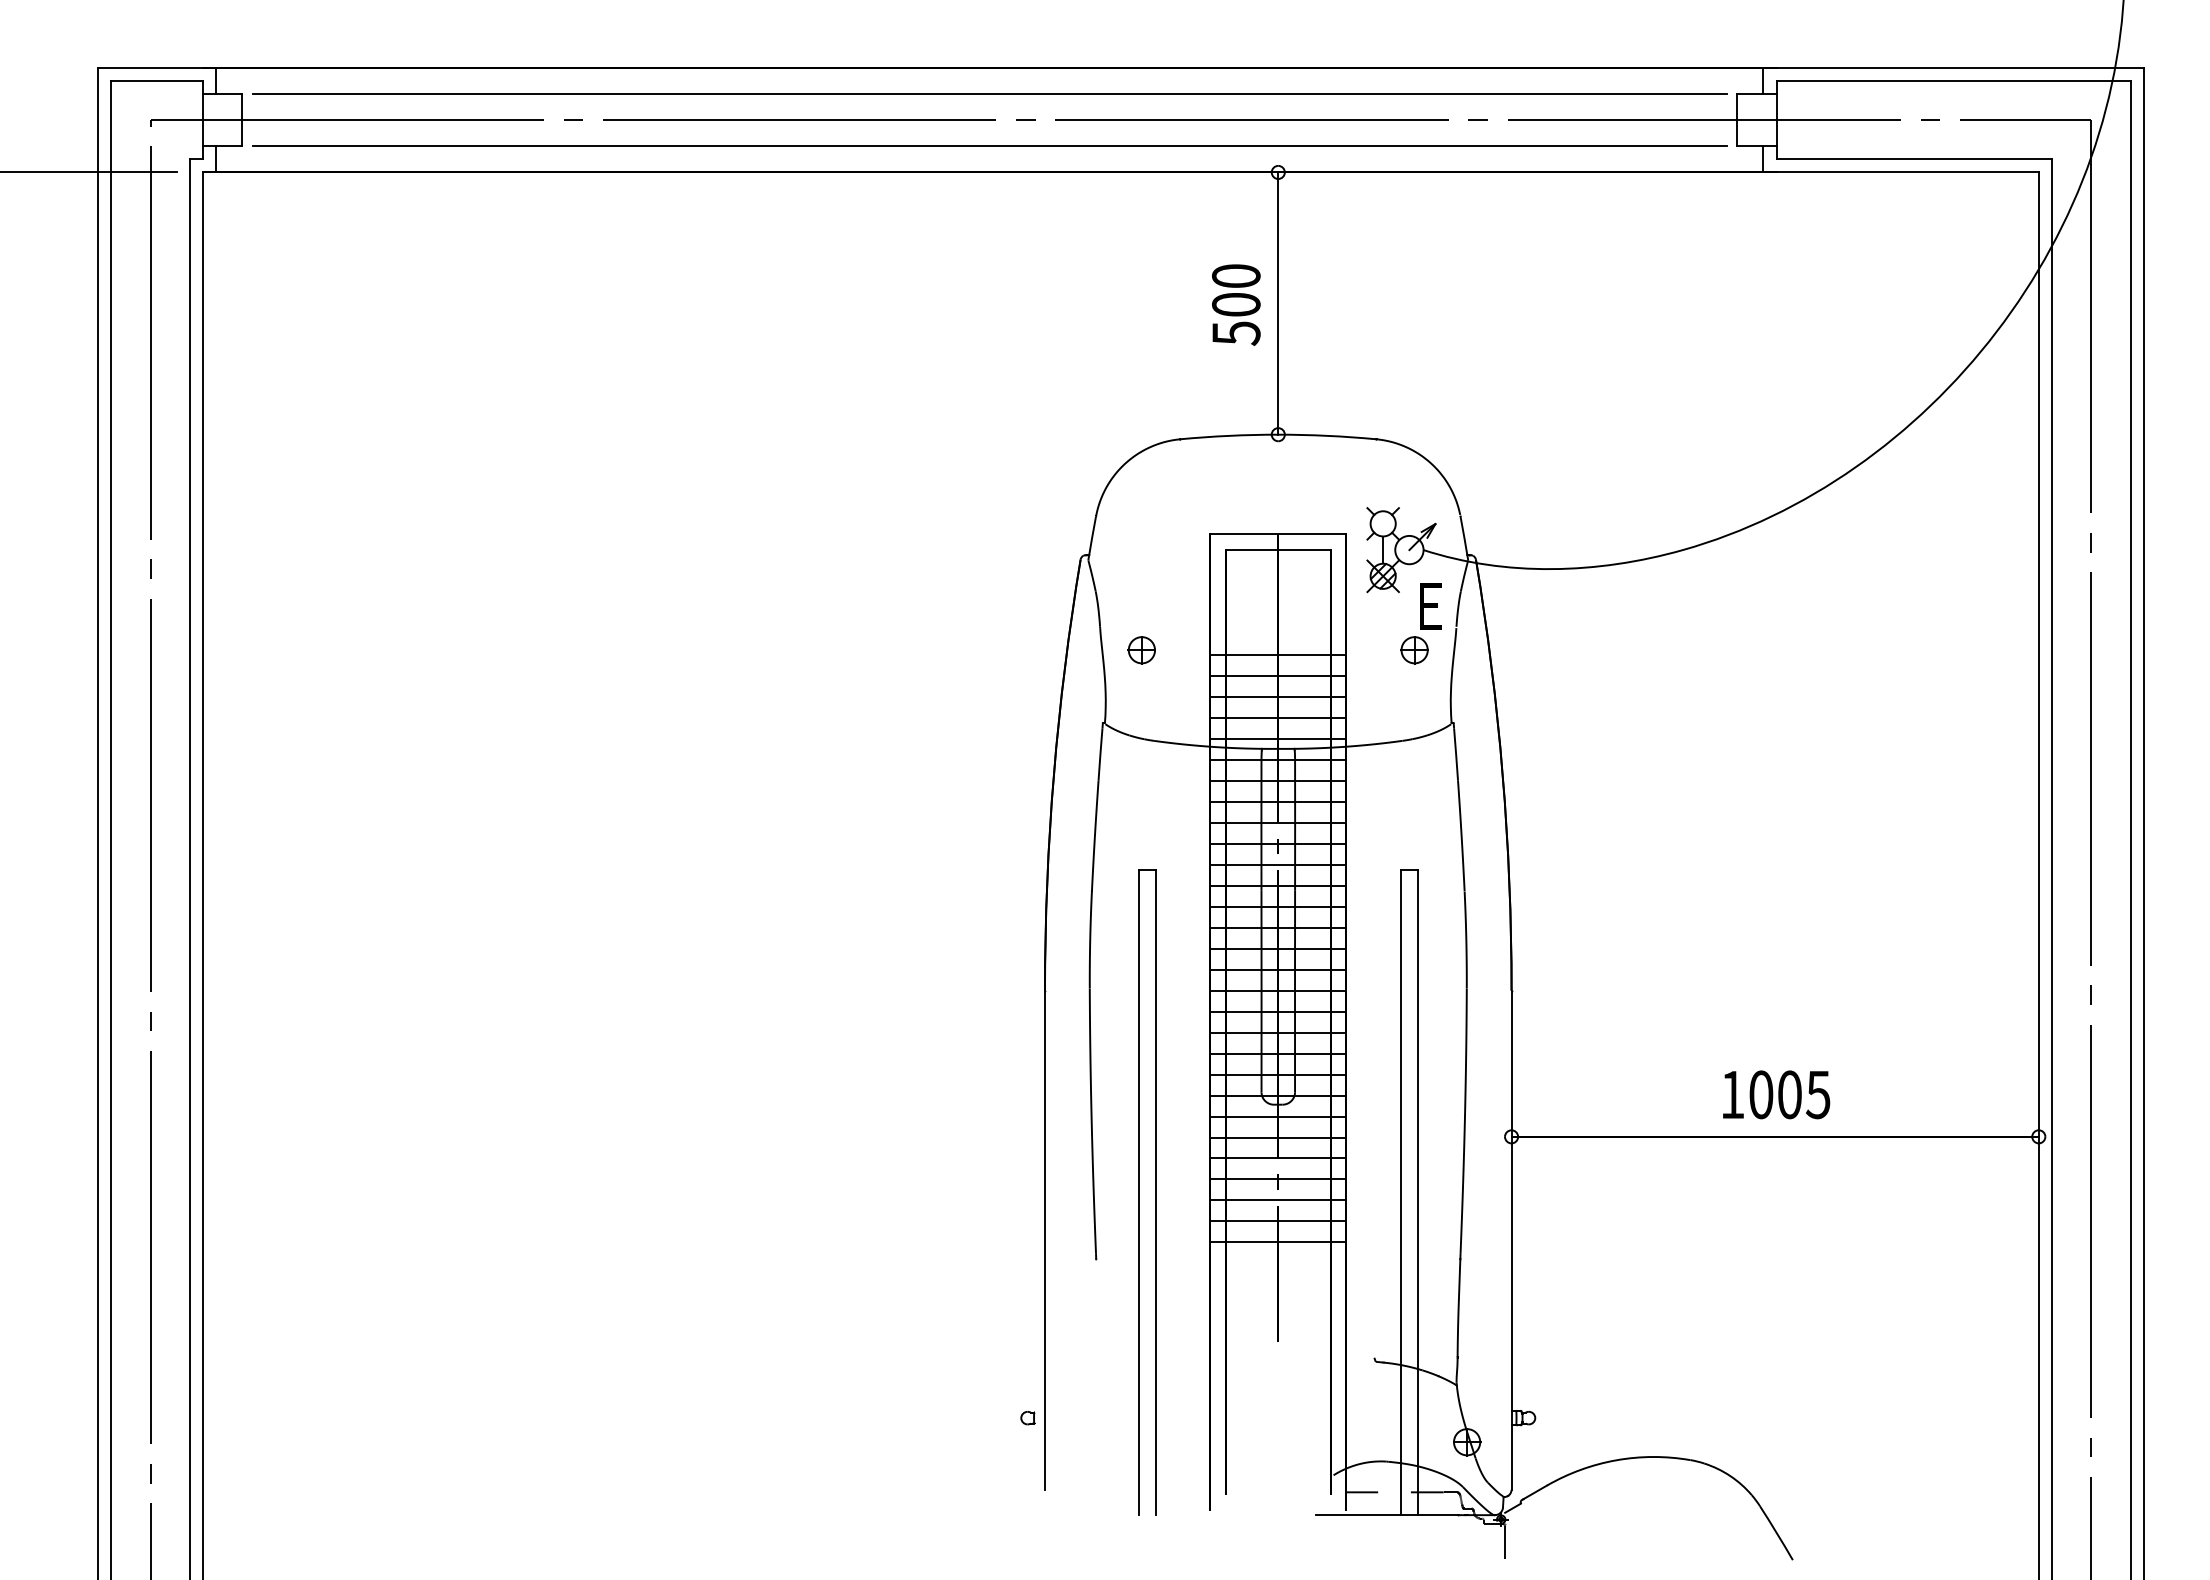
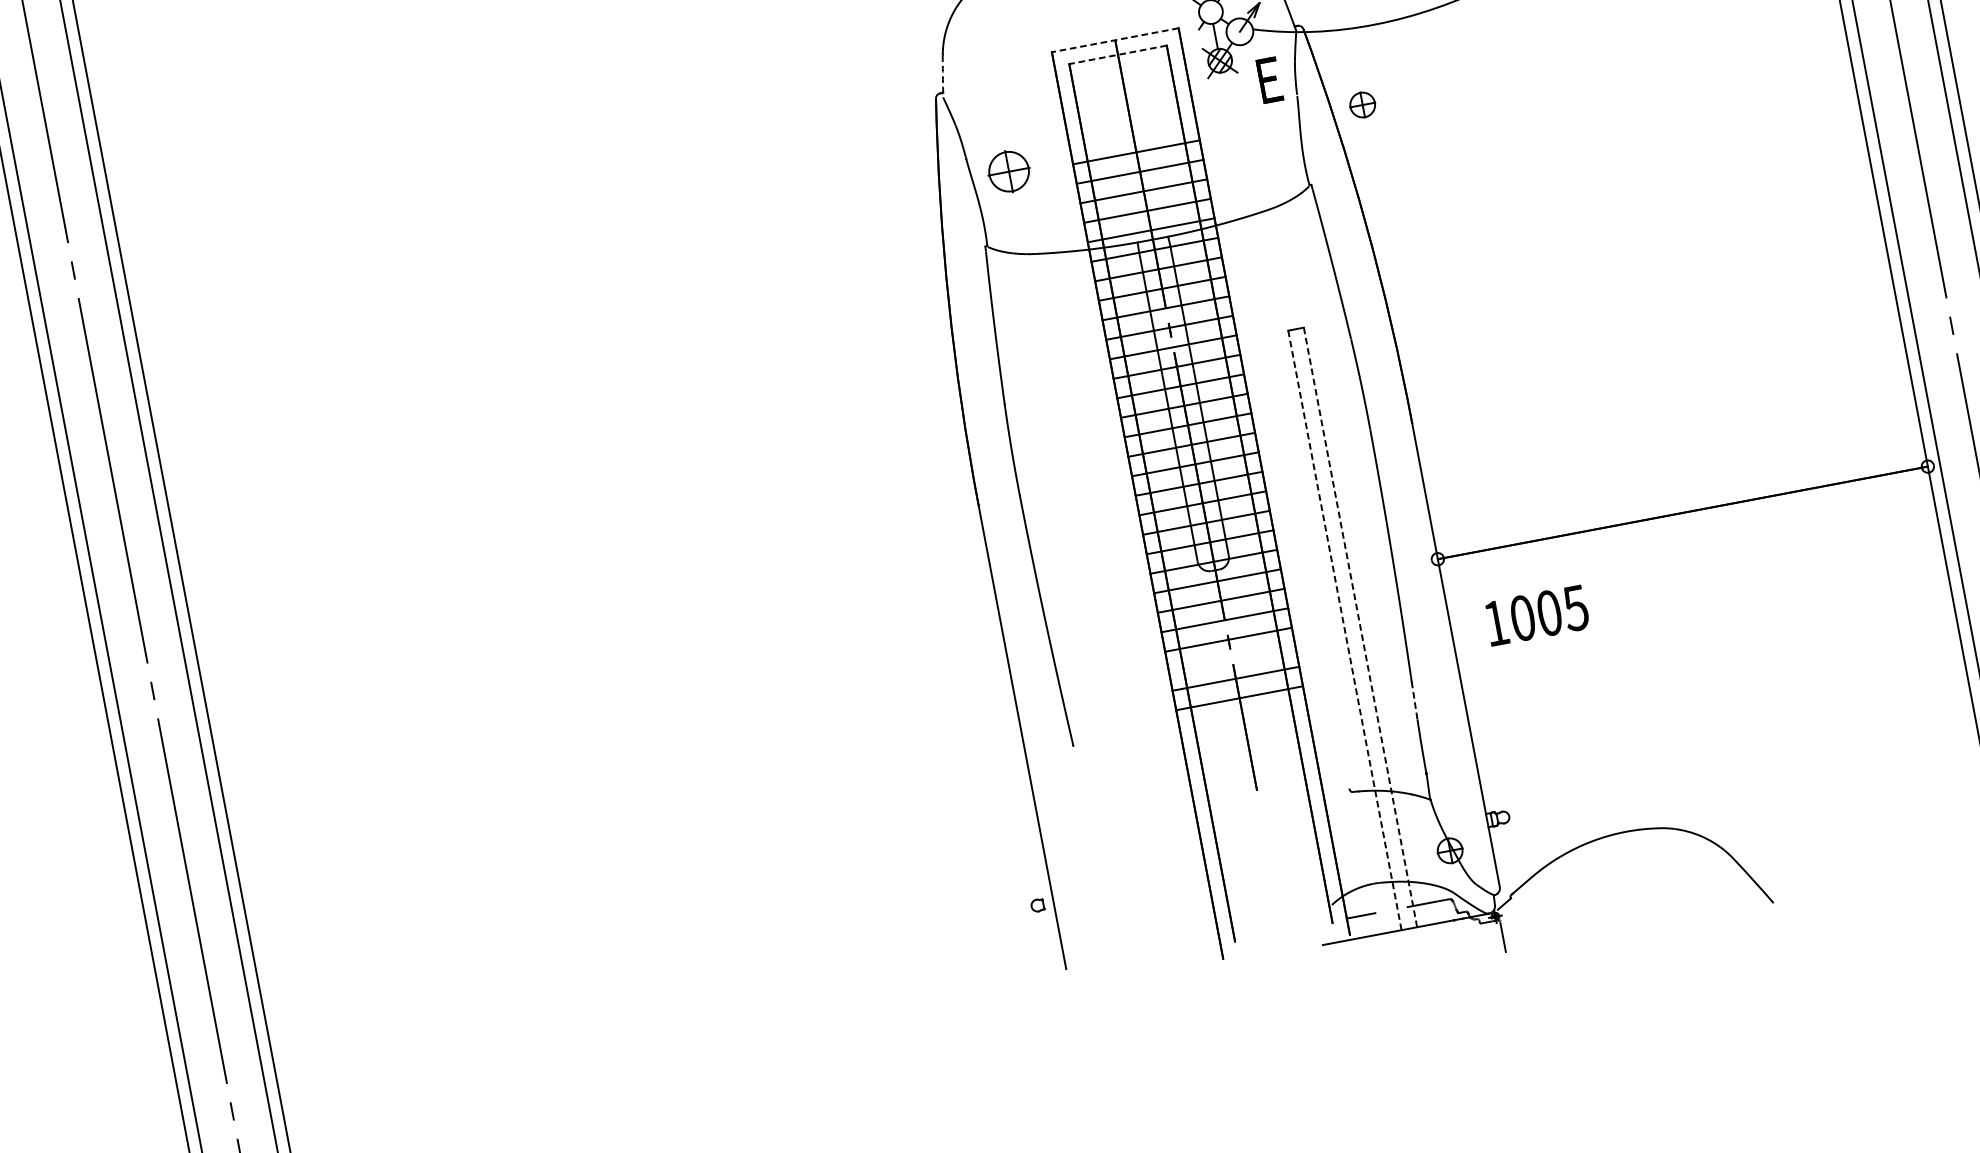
line: (1277, 534) -> (1114, 40), solid -> dashed
arc: (1092, 538) -> (943, 76), solid -> dashed
line: (1277, 550) -> (1117, 55), solid -> dashed
part: (1141, 650) -> (1008, 172), size x1.6
part: (1414, 650) -> (1362, 105), moved
text: (1776, 1094) -> (1536, 615), moved
part: (1139, 1192) -> (1101, 676), removed
line: (1401, 1192) -> (1345, 630), solid -> dashed
line: (1417, 1192) -> (1360, 627), solid -> dashed
line: (1278, 1200) -> (1232, 659), removed
line: (1459, 1279) -> (1414, 700), solid -> dashed

